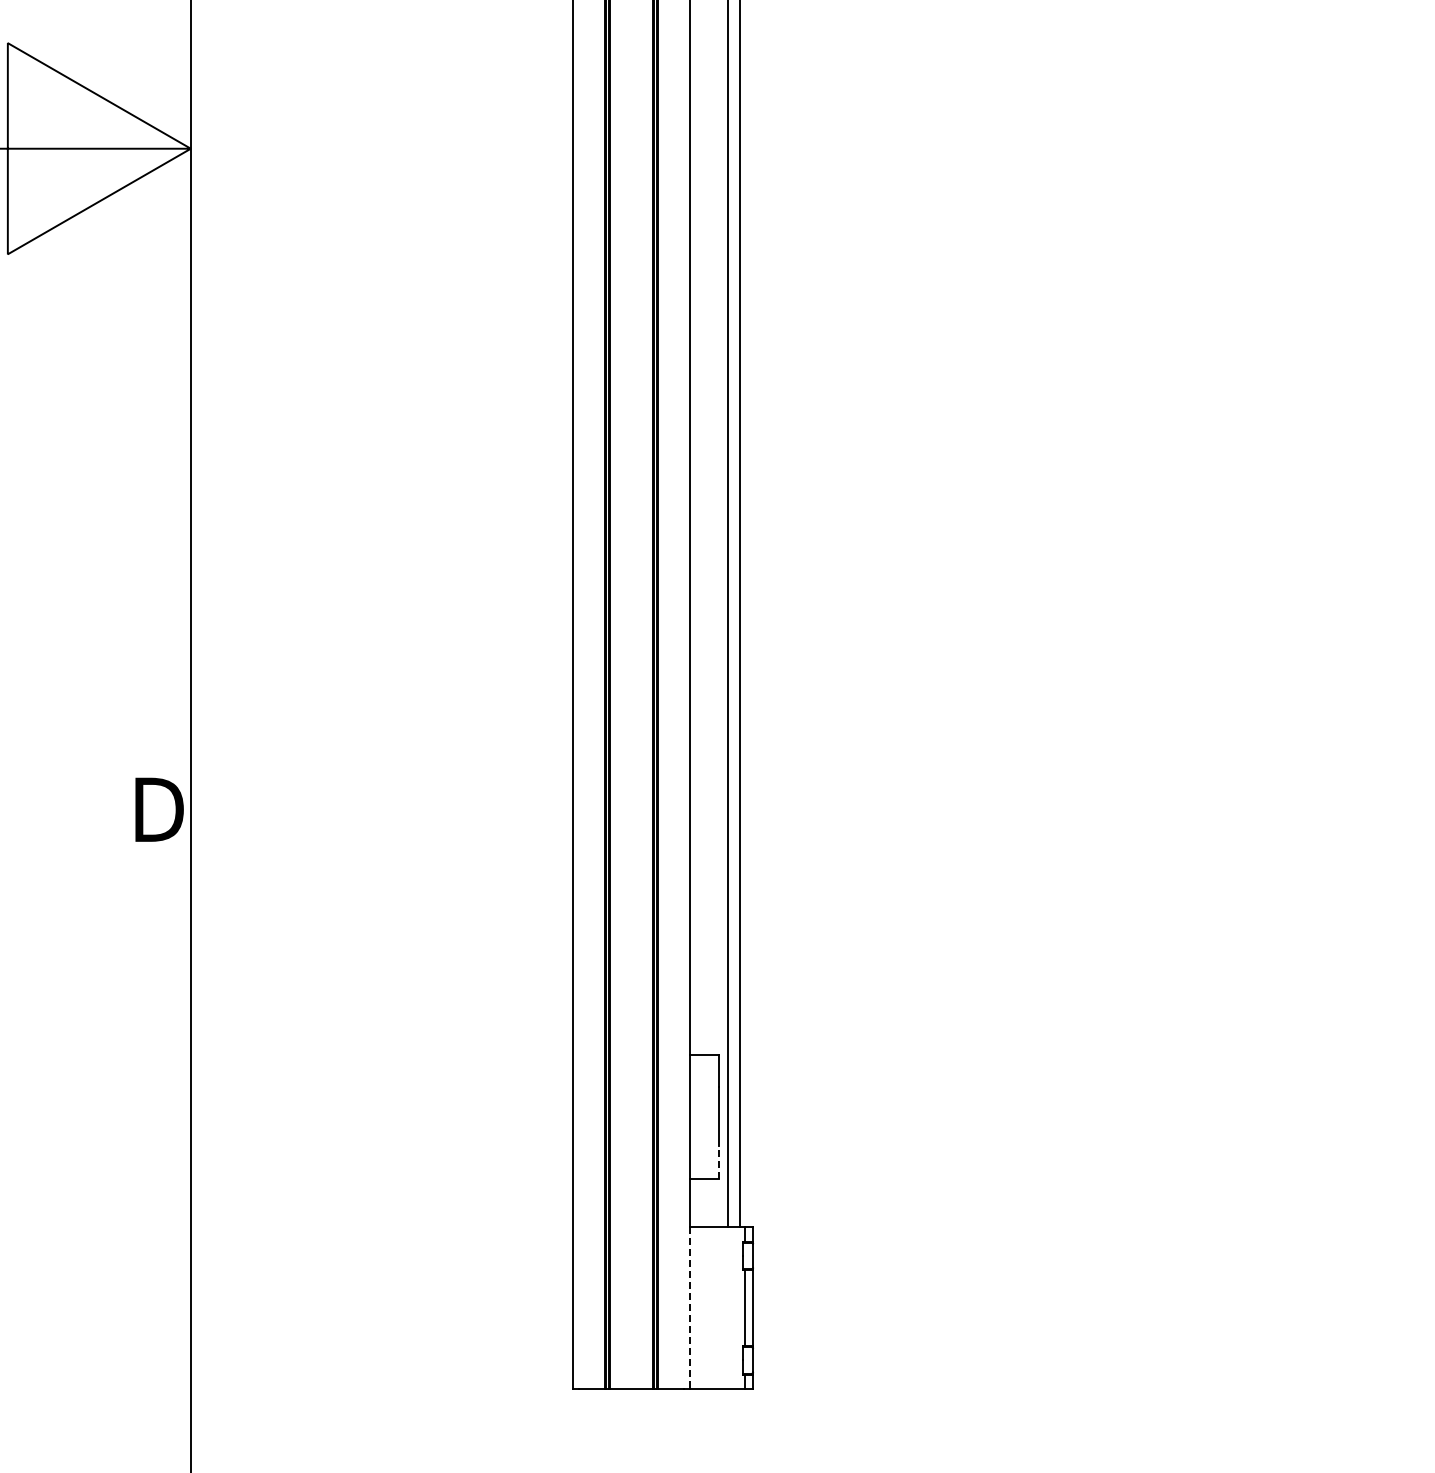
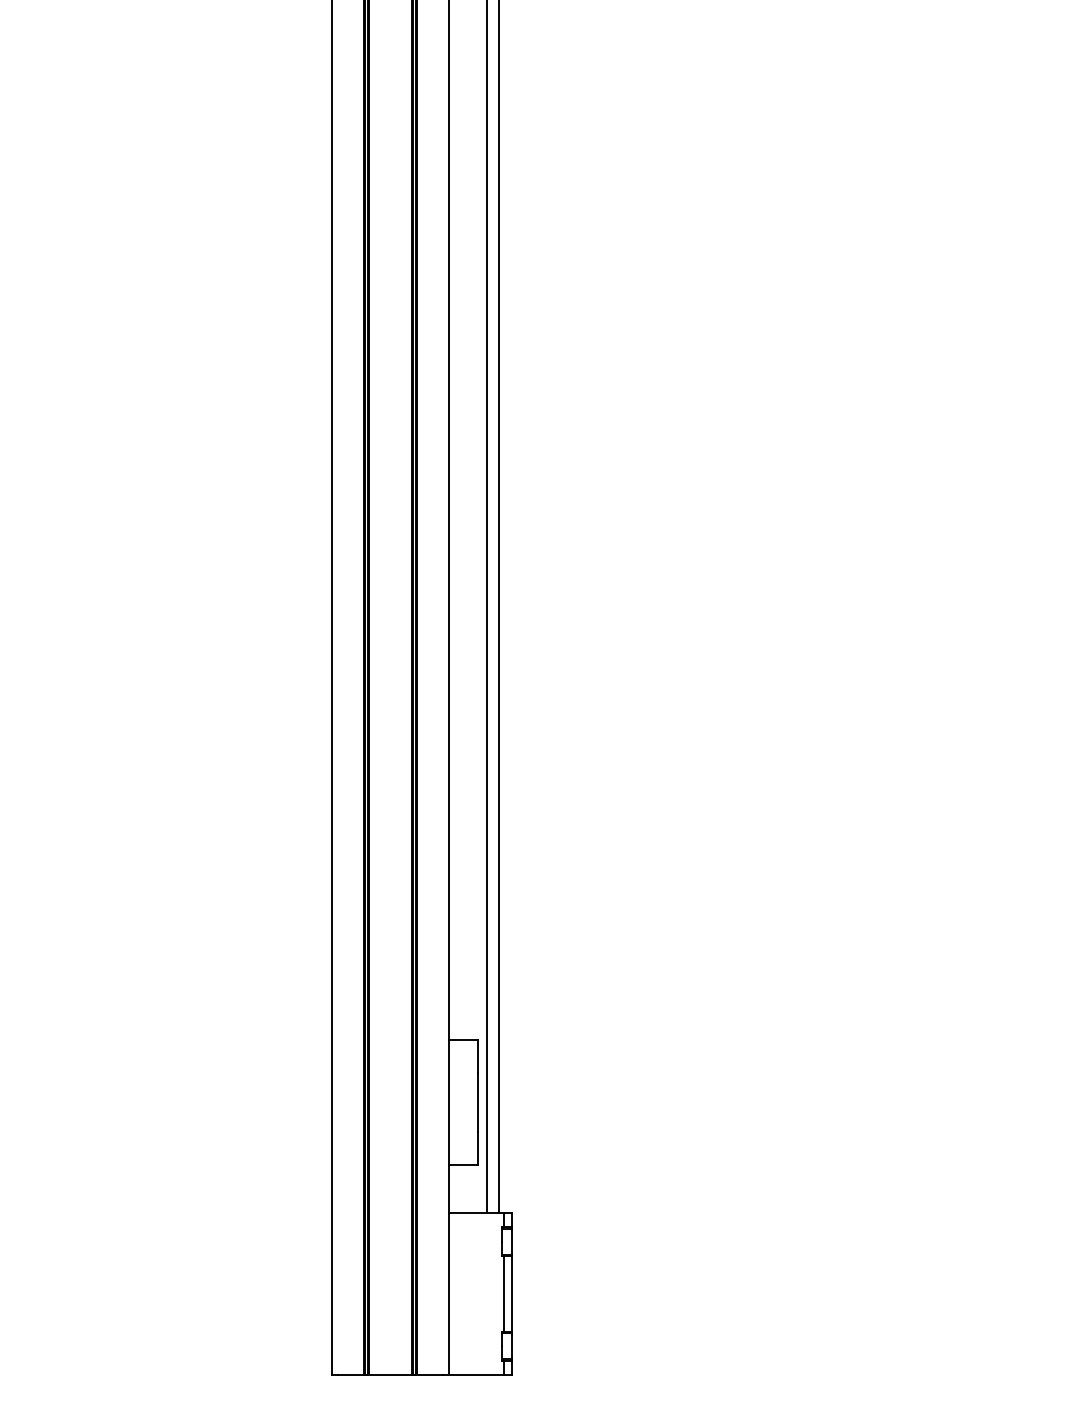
line: (719, 1161) -> (478, 1147), dashed -> solid
line: (690, 1308) -> (449, 1294), dashed -> solid

